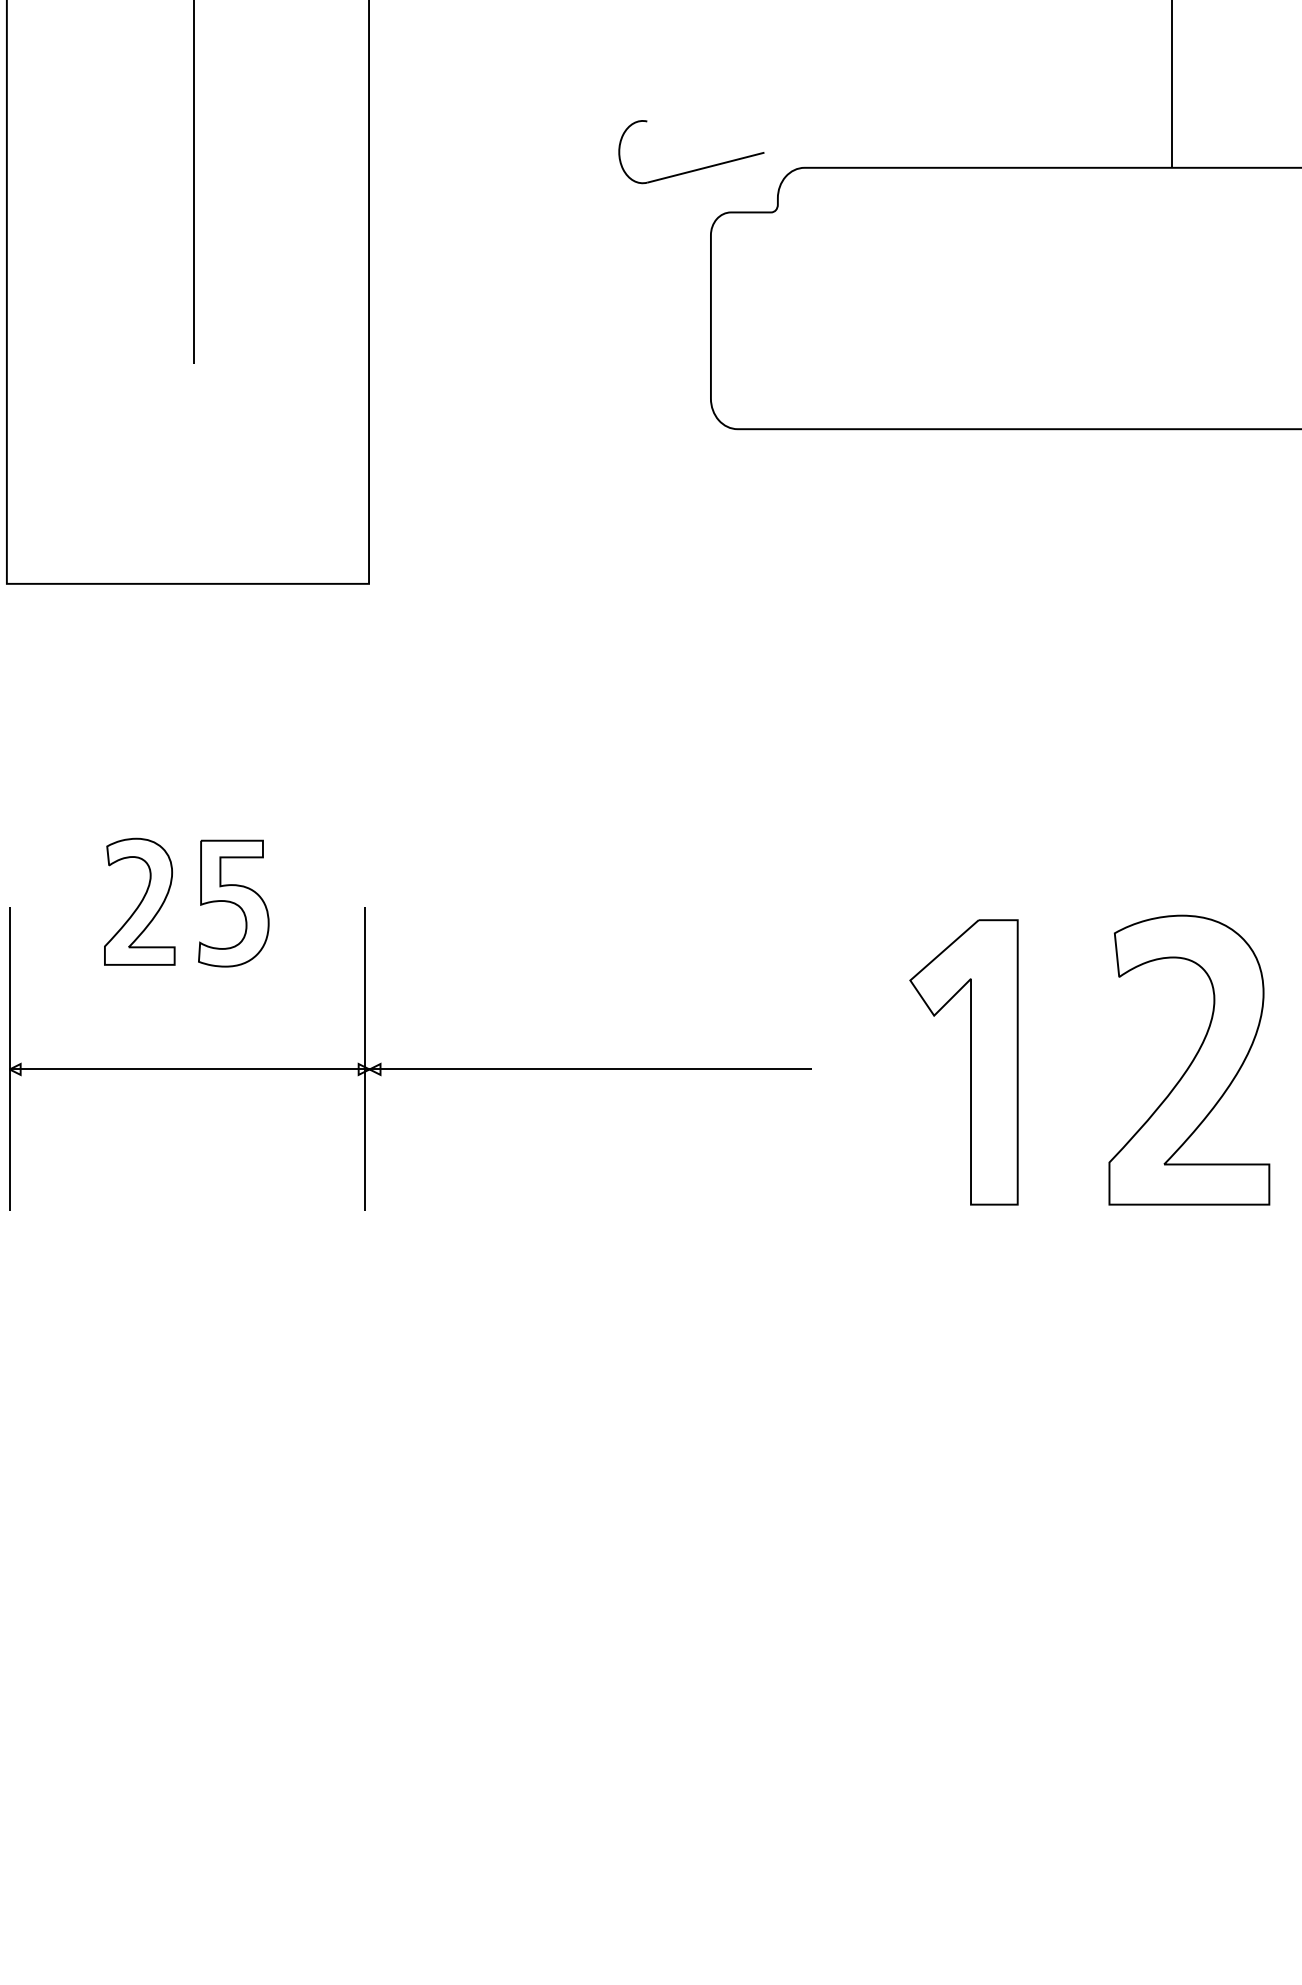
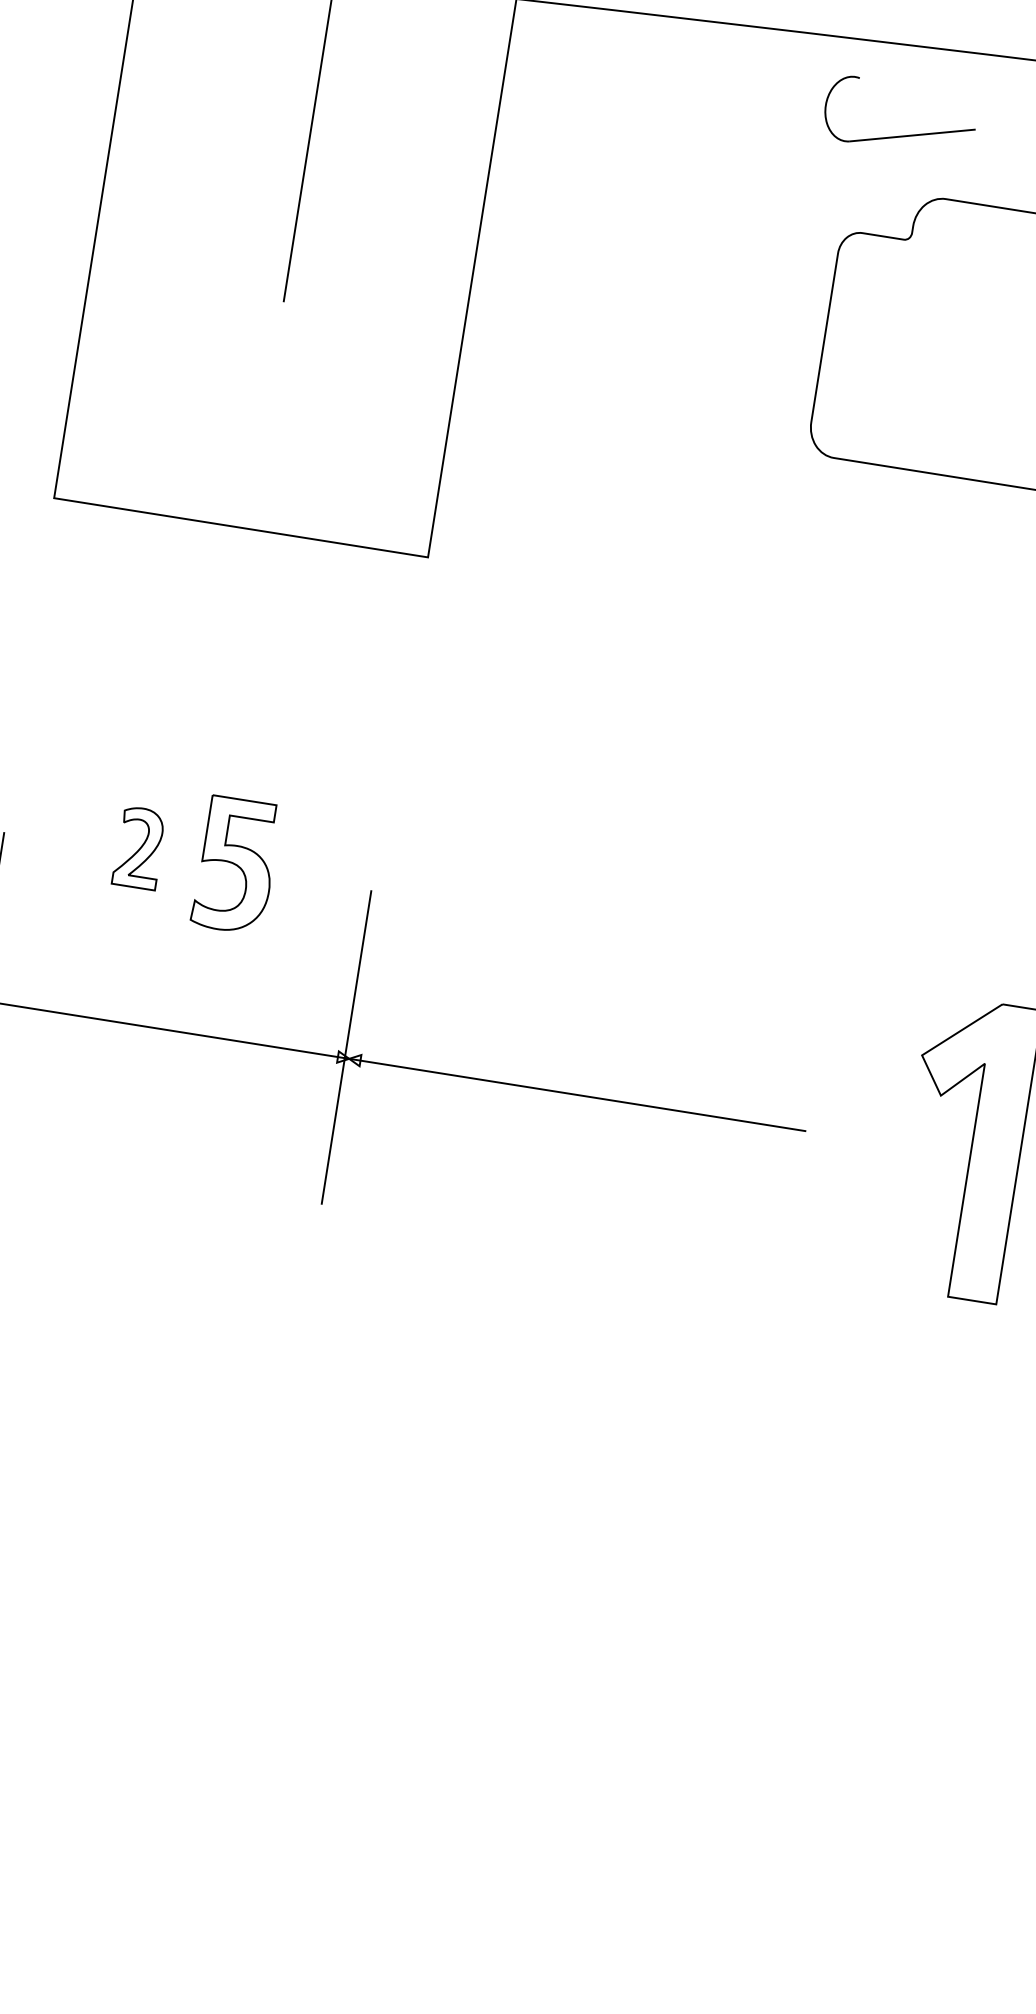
part: (697, 168) -> (903, 134), moved
part: (139, 901) -> (139, 847), size x0.6

